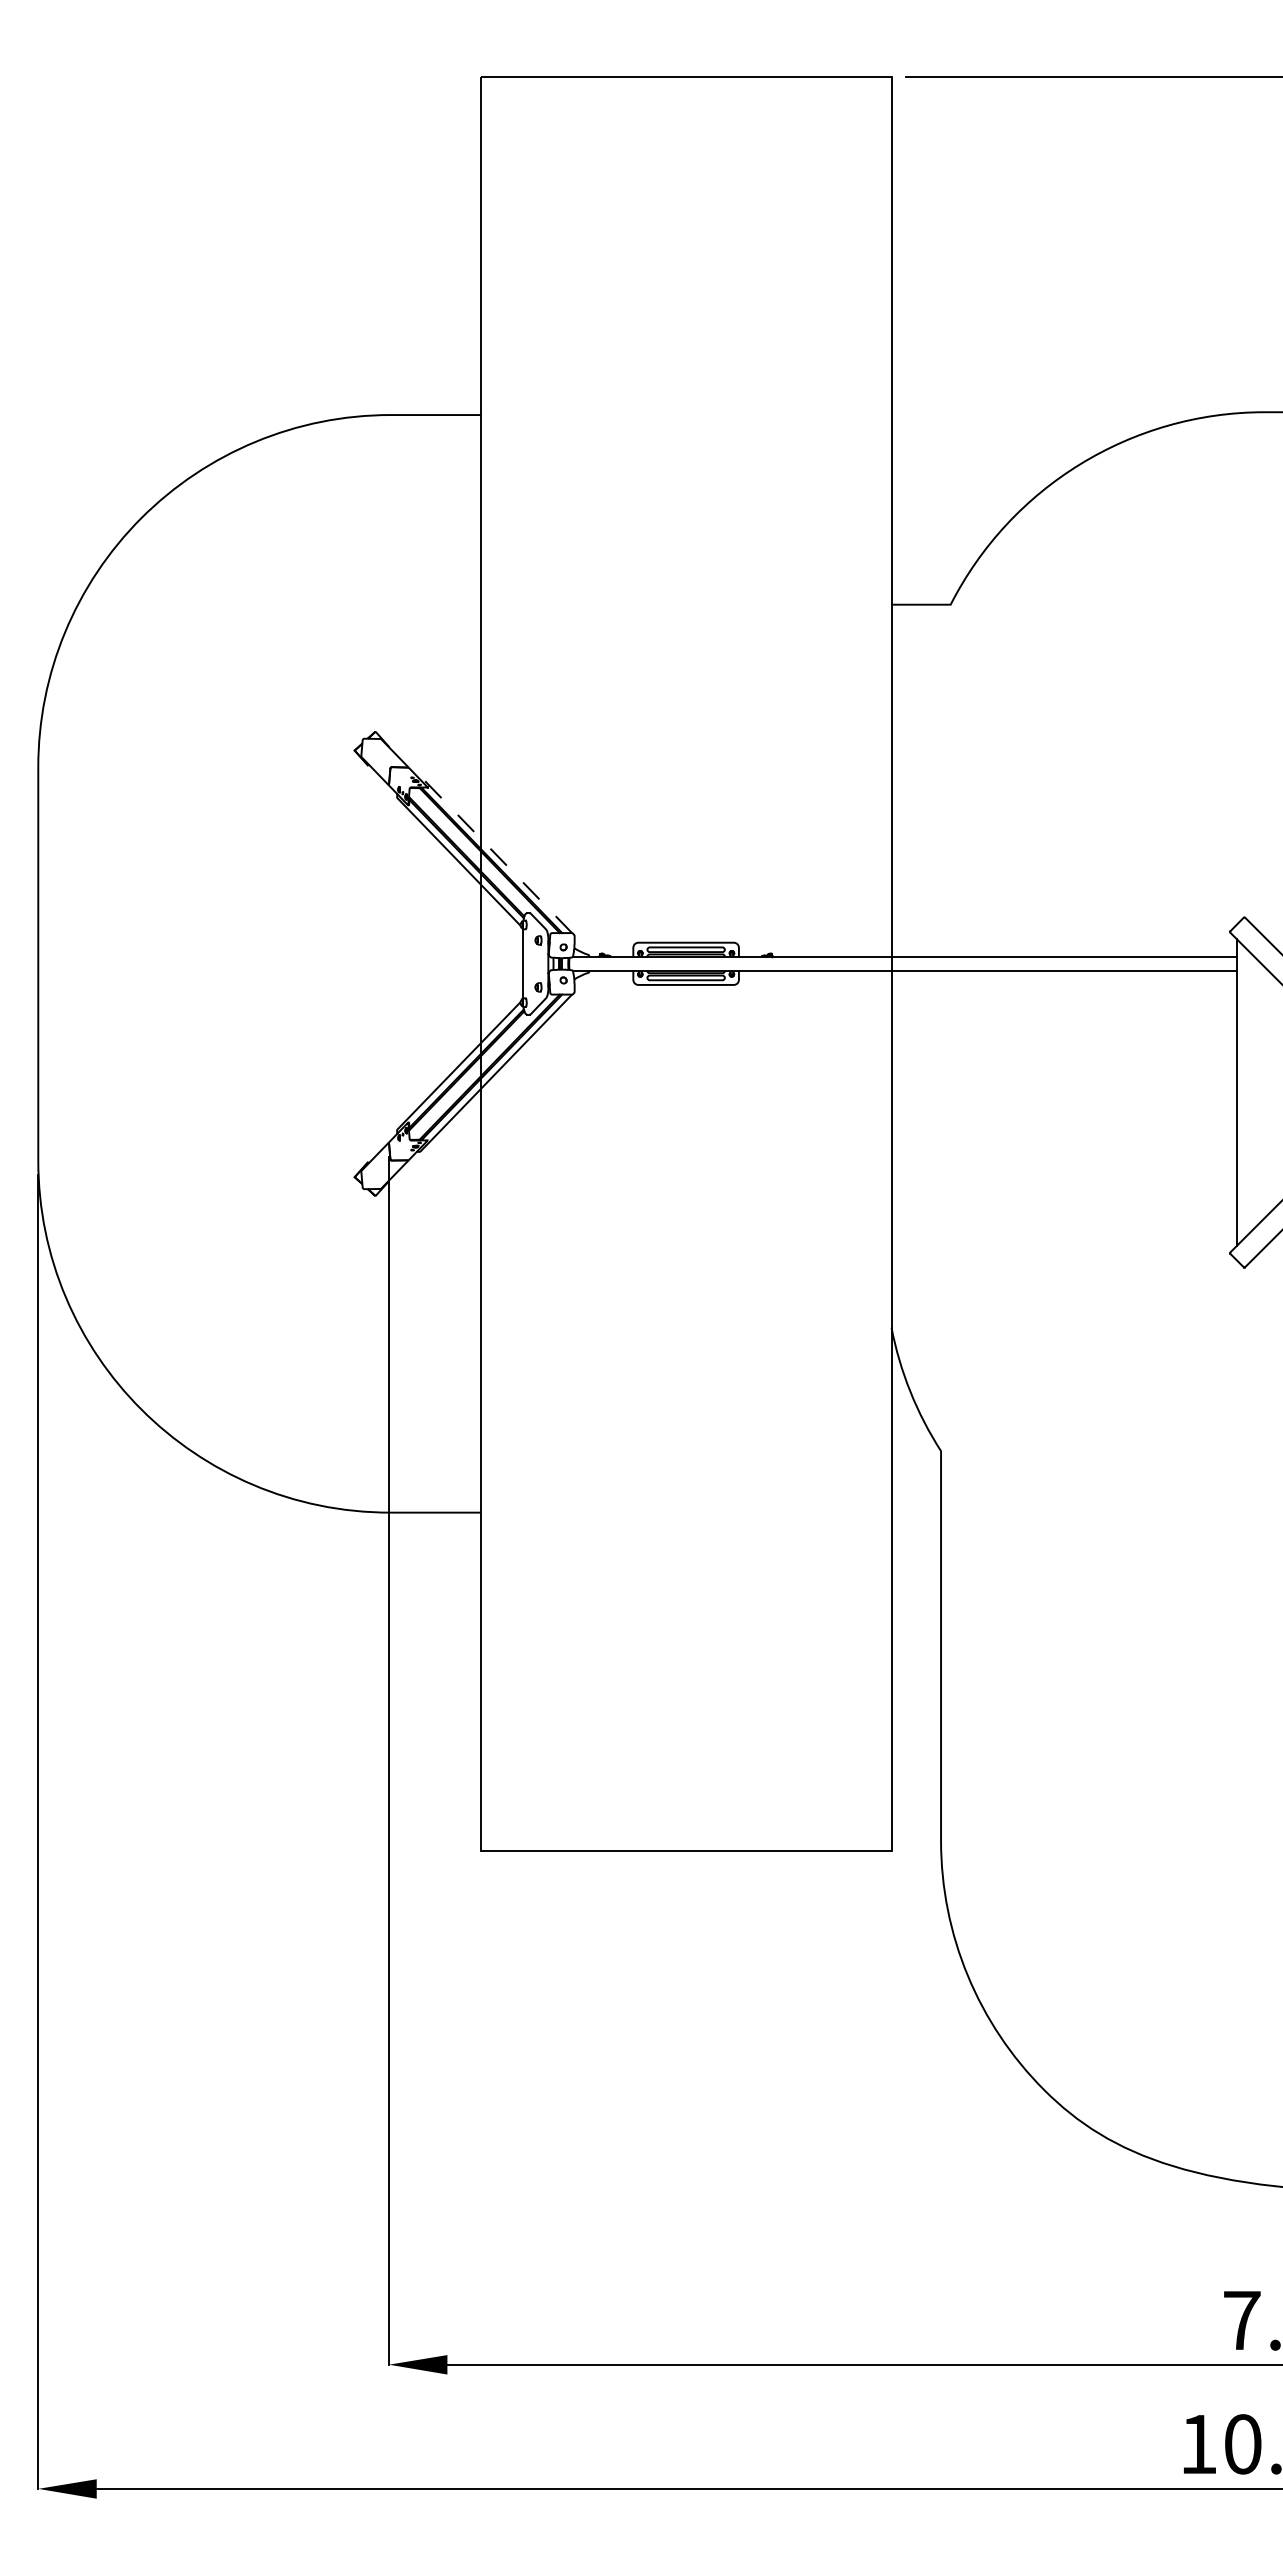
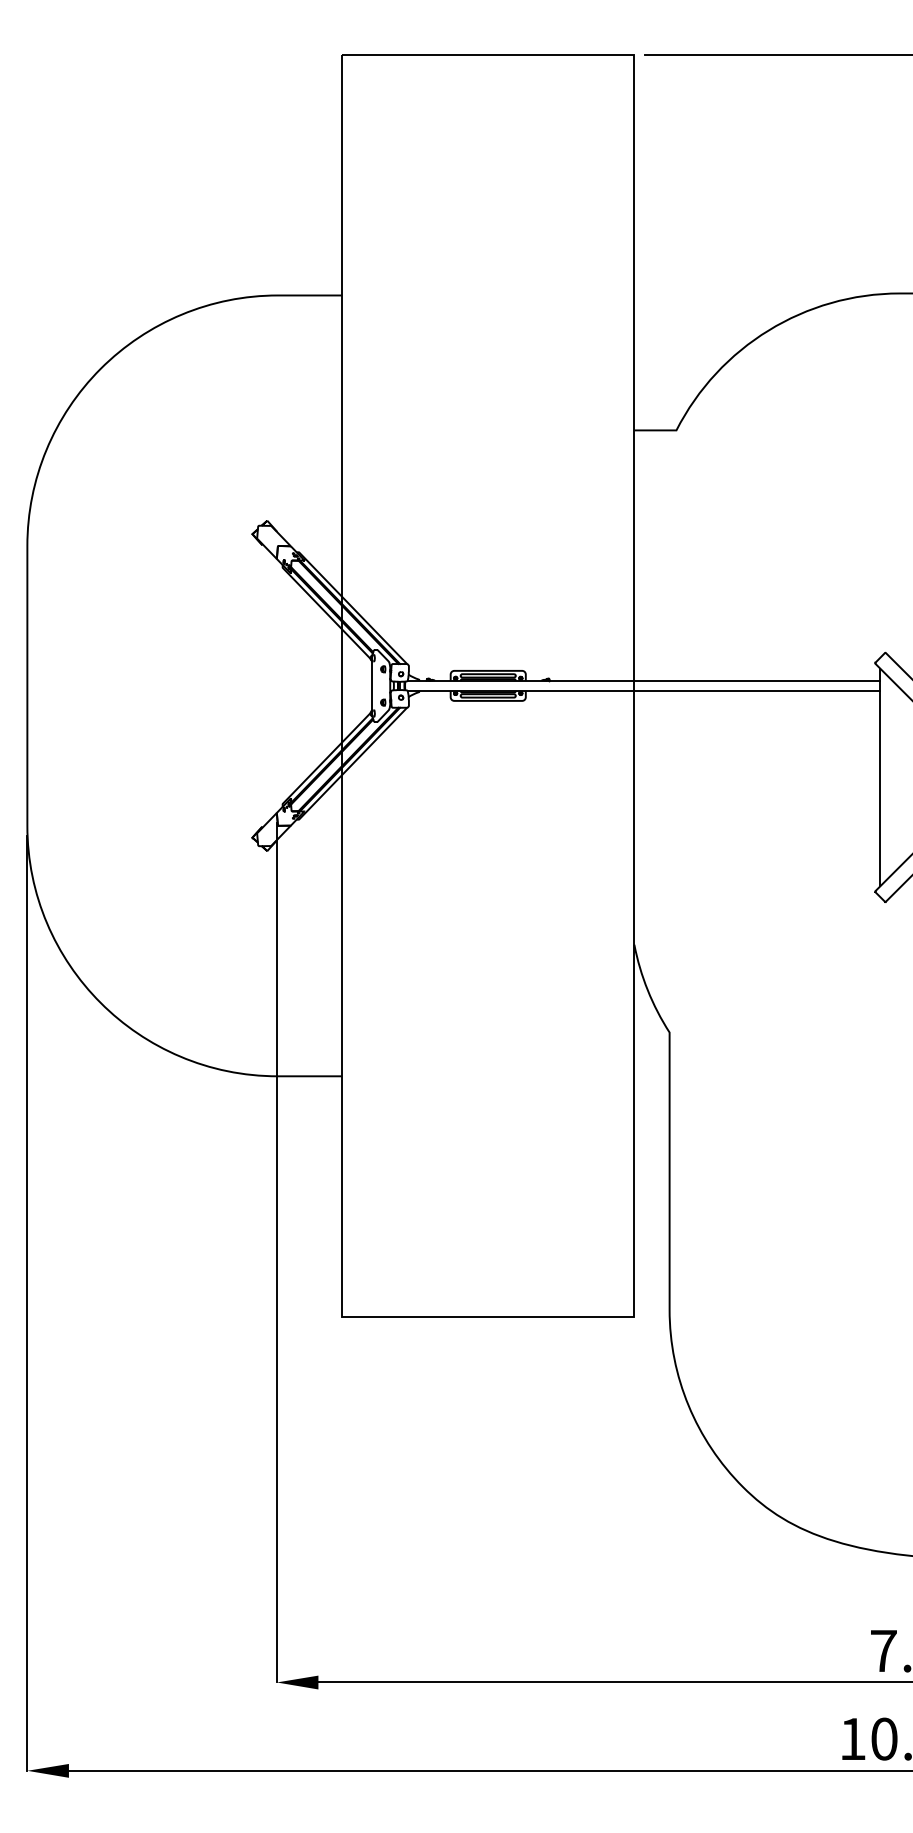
line: (492, 850) -> (350, 605), dashed -> solid

